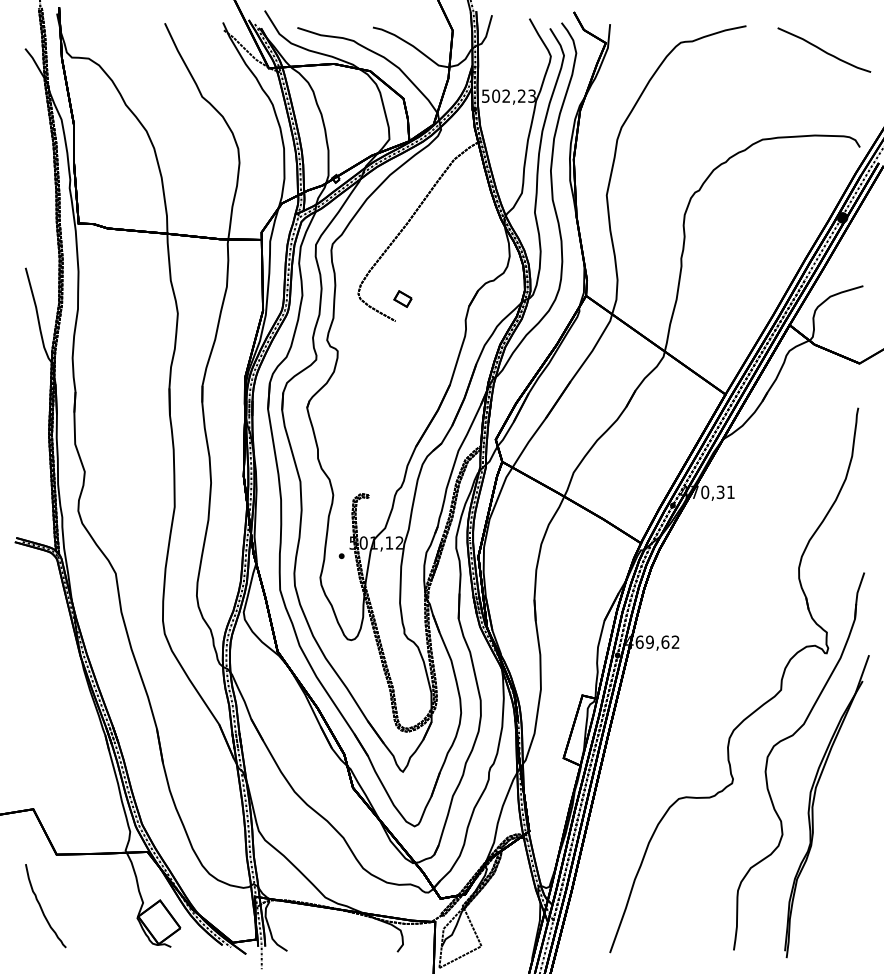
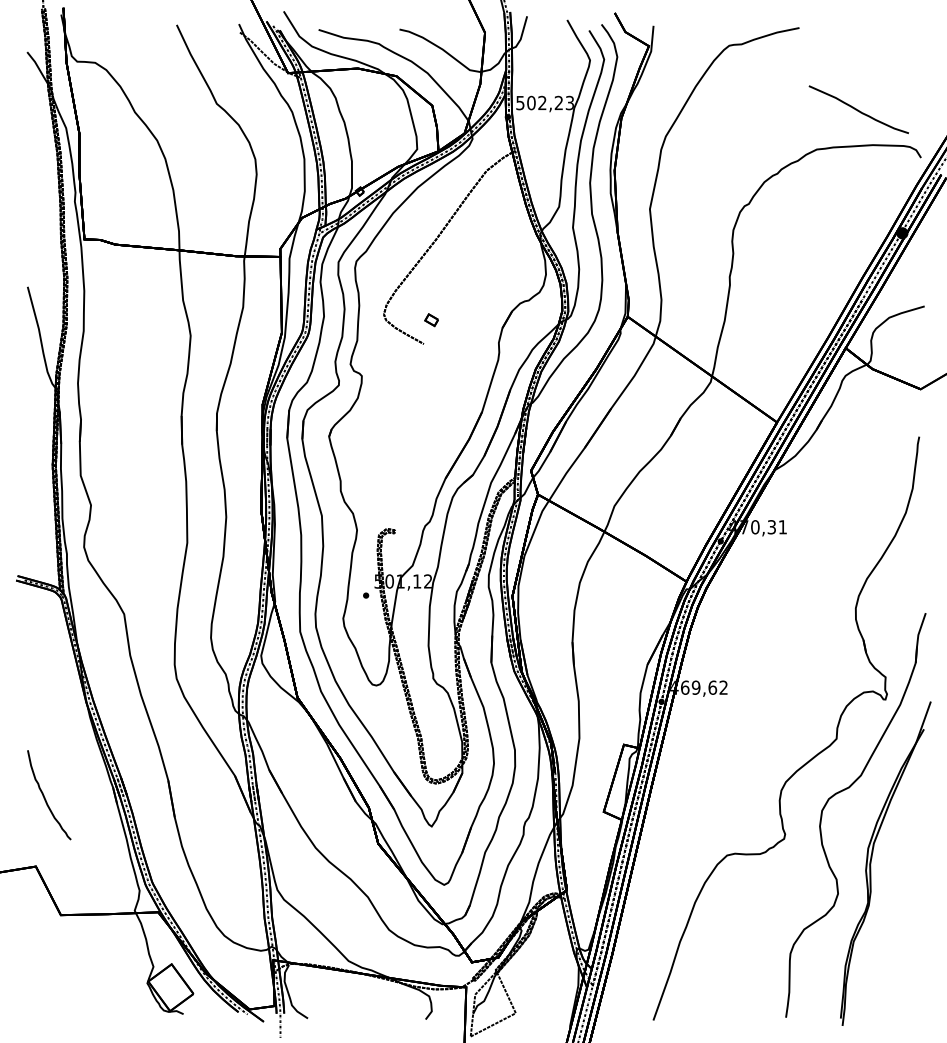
curve: (823, 49) -> (858, 109), moved
part: (402, 298) -> (431, 319), size x0.7
curve: (42, 908) -> (45, 797), moved

